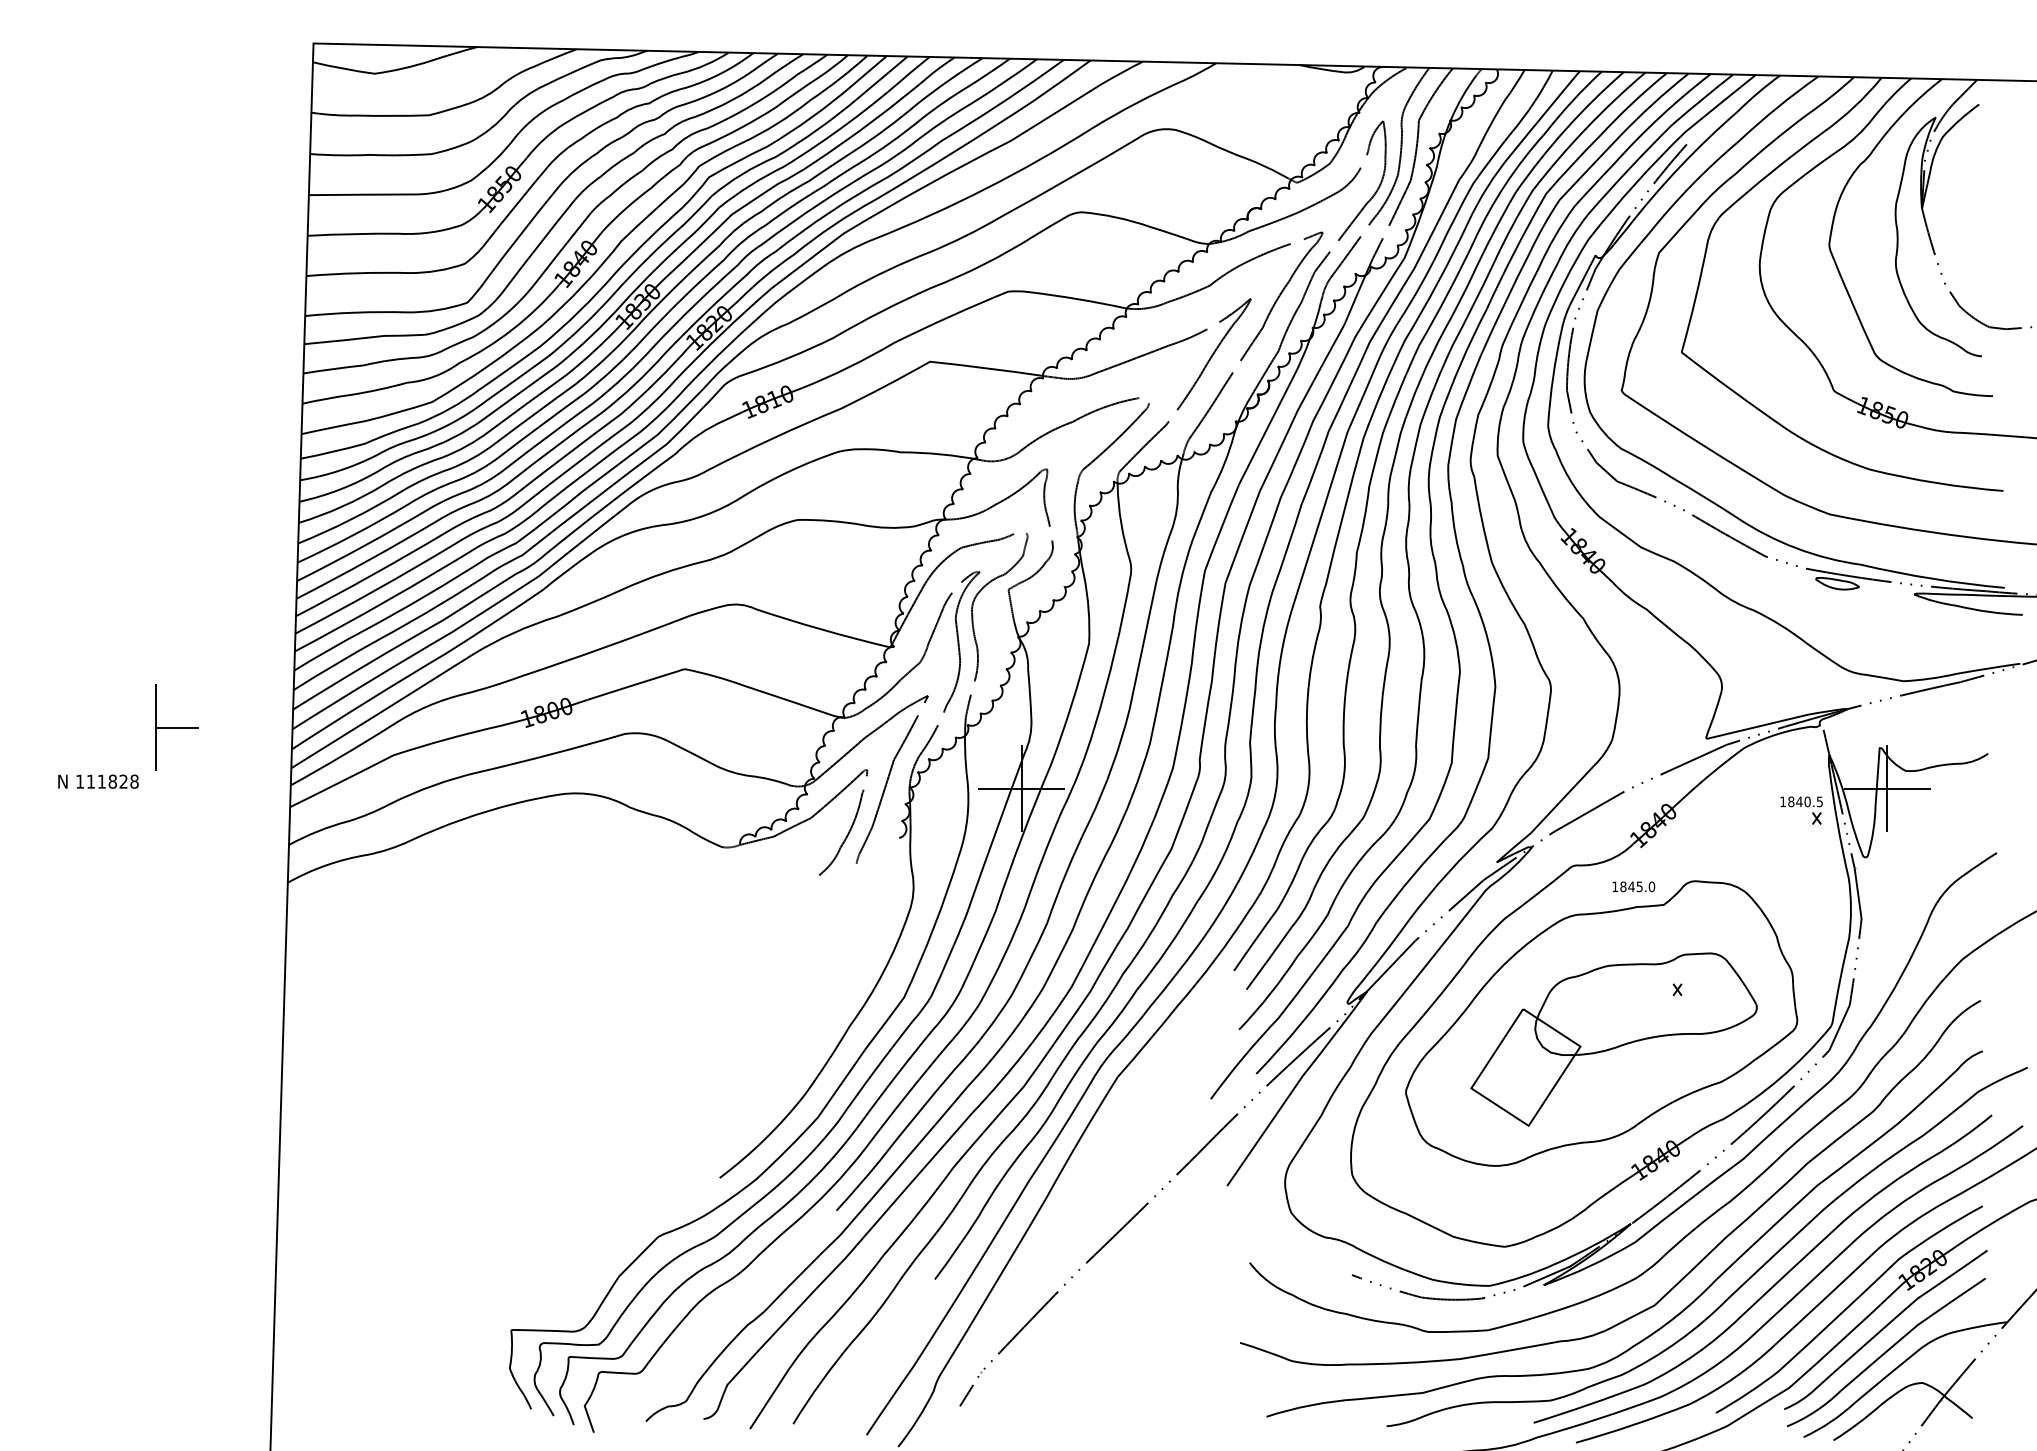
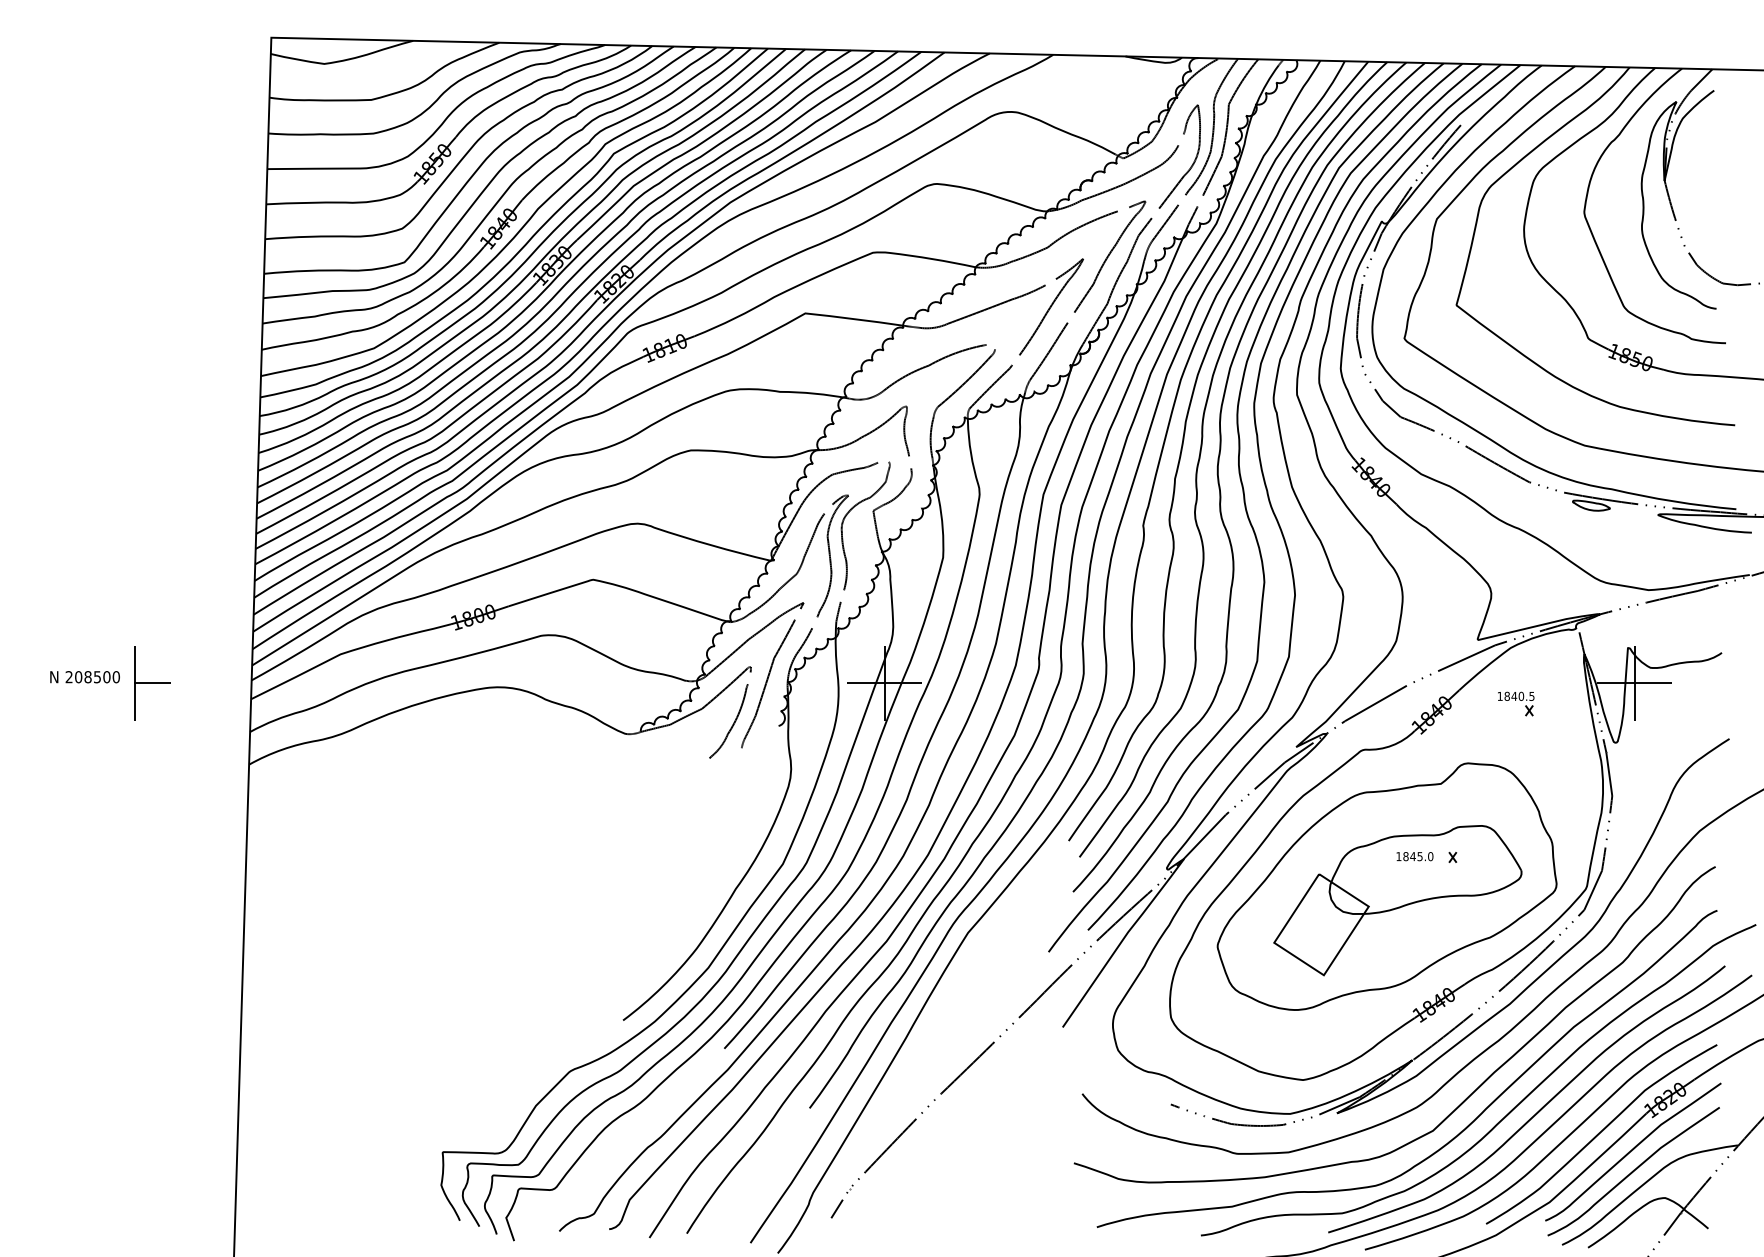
part: (176, 727) -> (152, 683), moved
text: (107, 781) -> (92, 677), 111828 -> 208500
part: (1801, 810) -> (1516, 703), moved
text: (1633, 886) -> (1414, 856), moved

